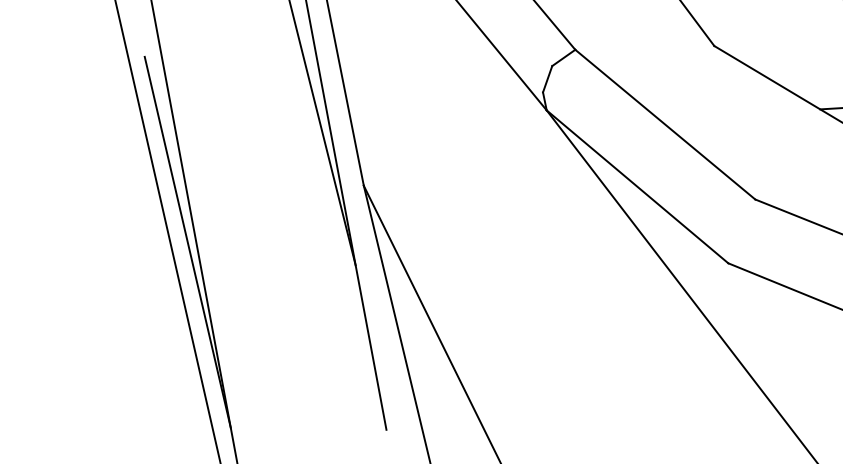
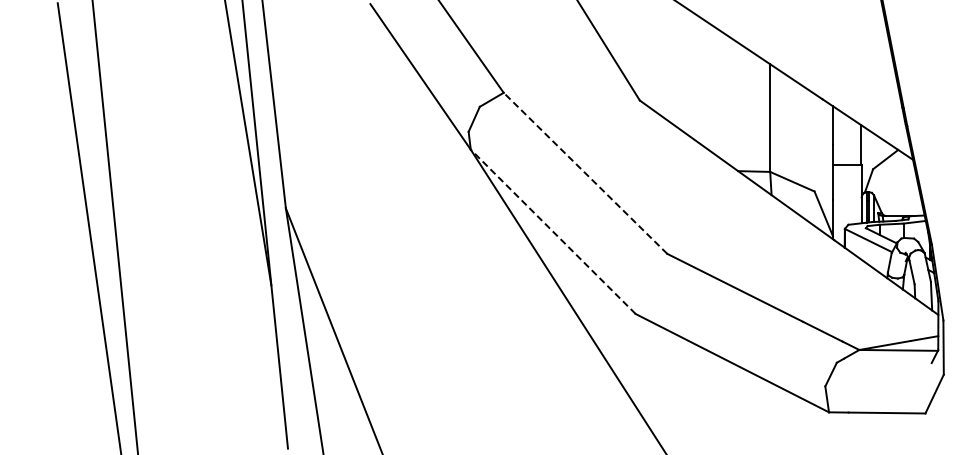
line: (665, 124) -> (585, 173), solid -> dashed
line: (636, 186) -> (552, 231), solid -> dashed
line: (188, 241) -> (109, 248), removed

